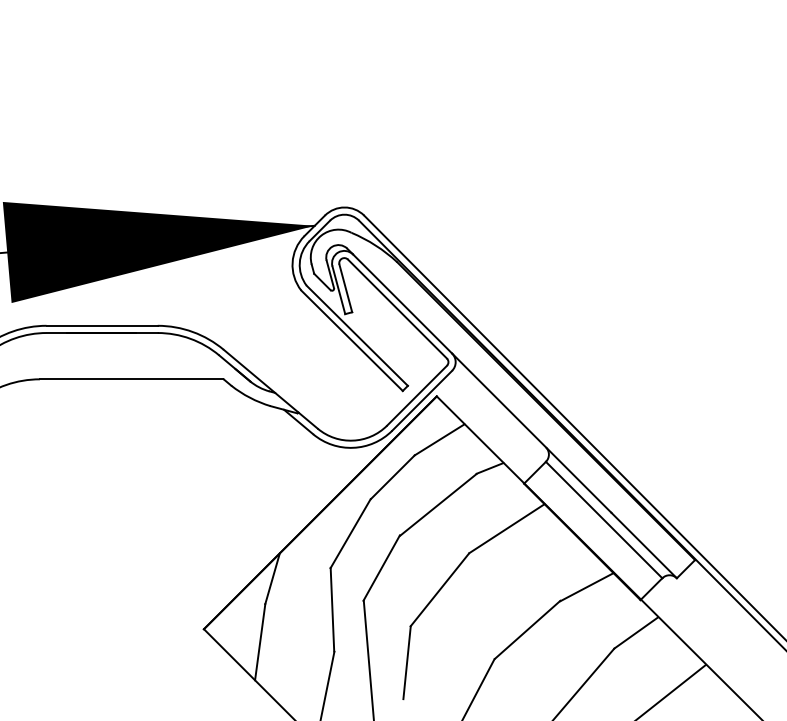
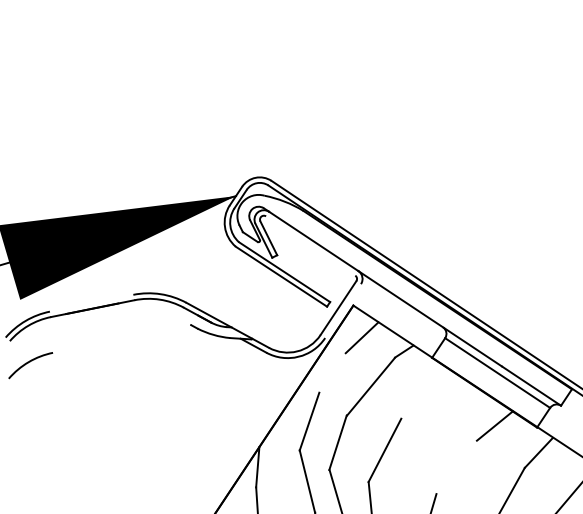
line: (397, 308) -> (310, 245), removed
line: (101, 325) -> (91, 303), removed
line: (131, 379) -> (121, 339), removed
line: (422, 400) -> (343, 310), removed
line: (392, 477) -> (332, 373), removed
line: (506, 528) -> (425, 394), removed
line: (527, 629) -> (456, 466), removed

